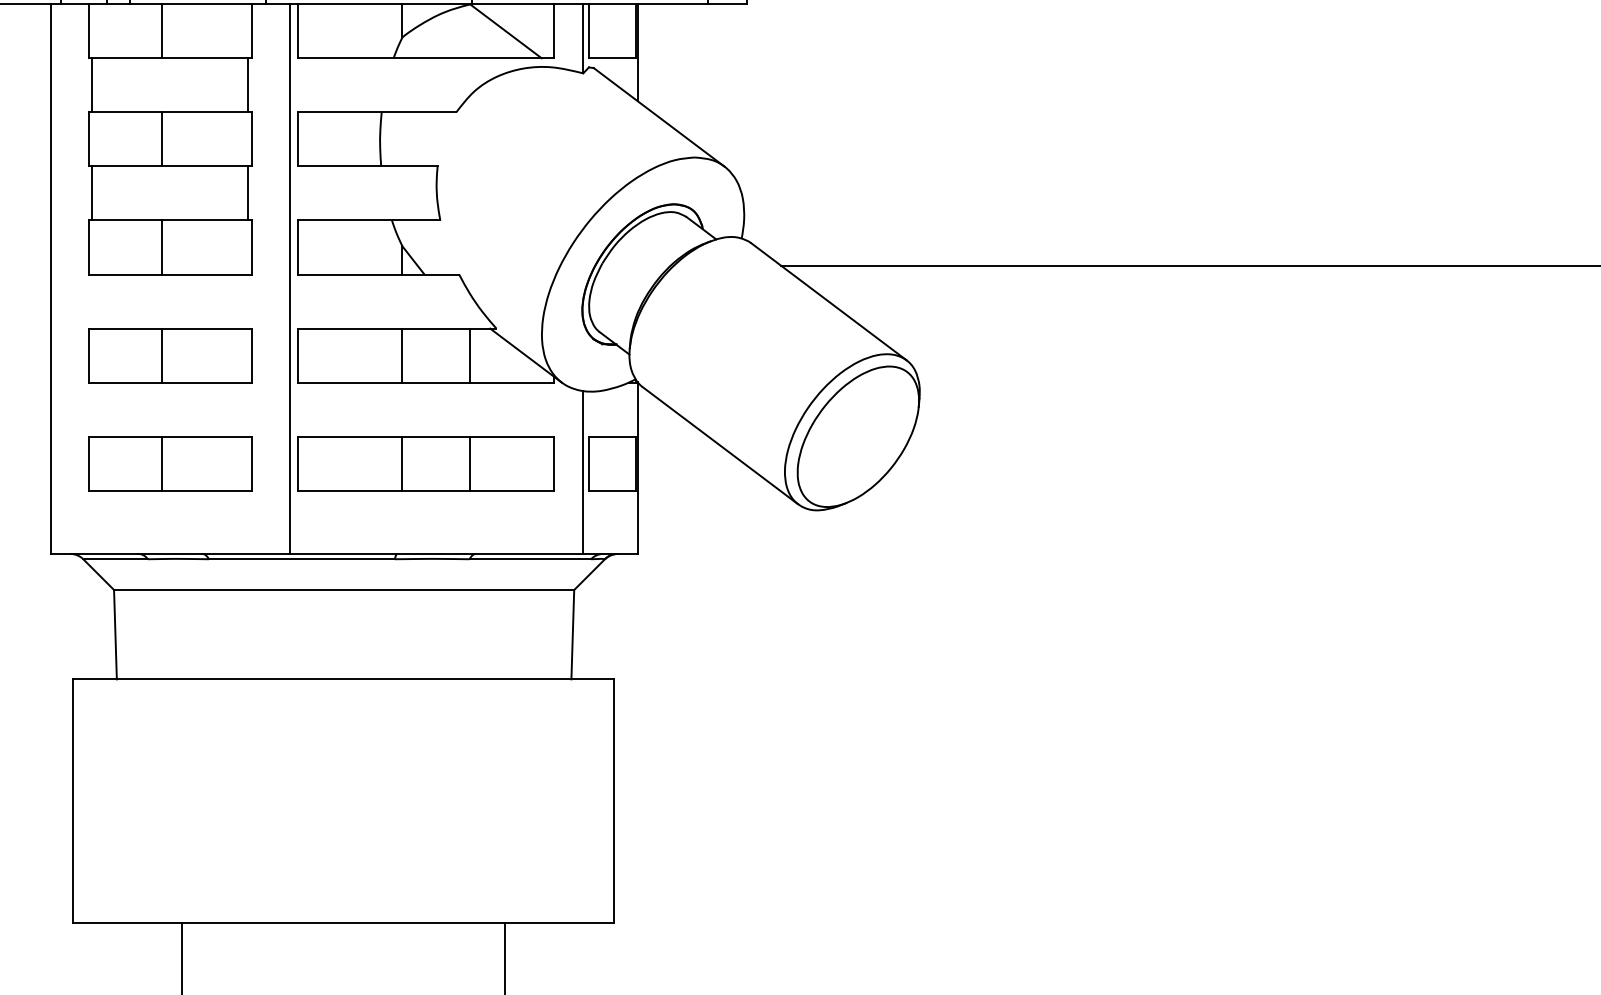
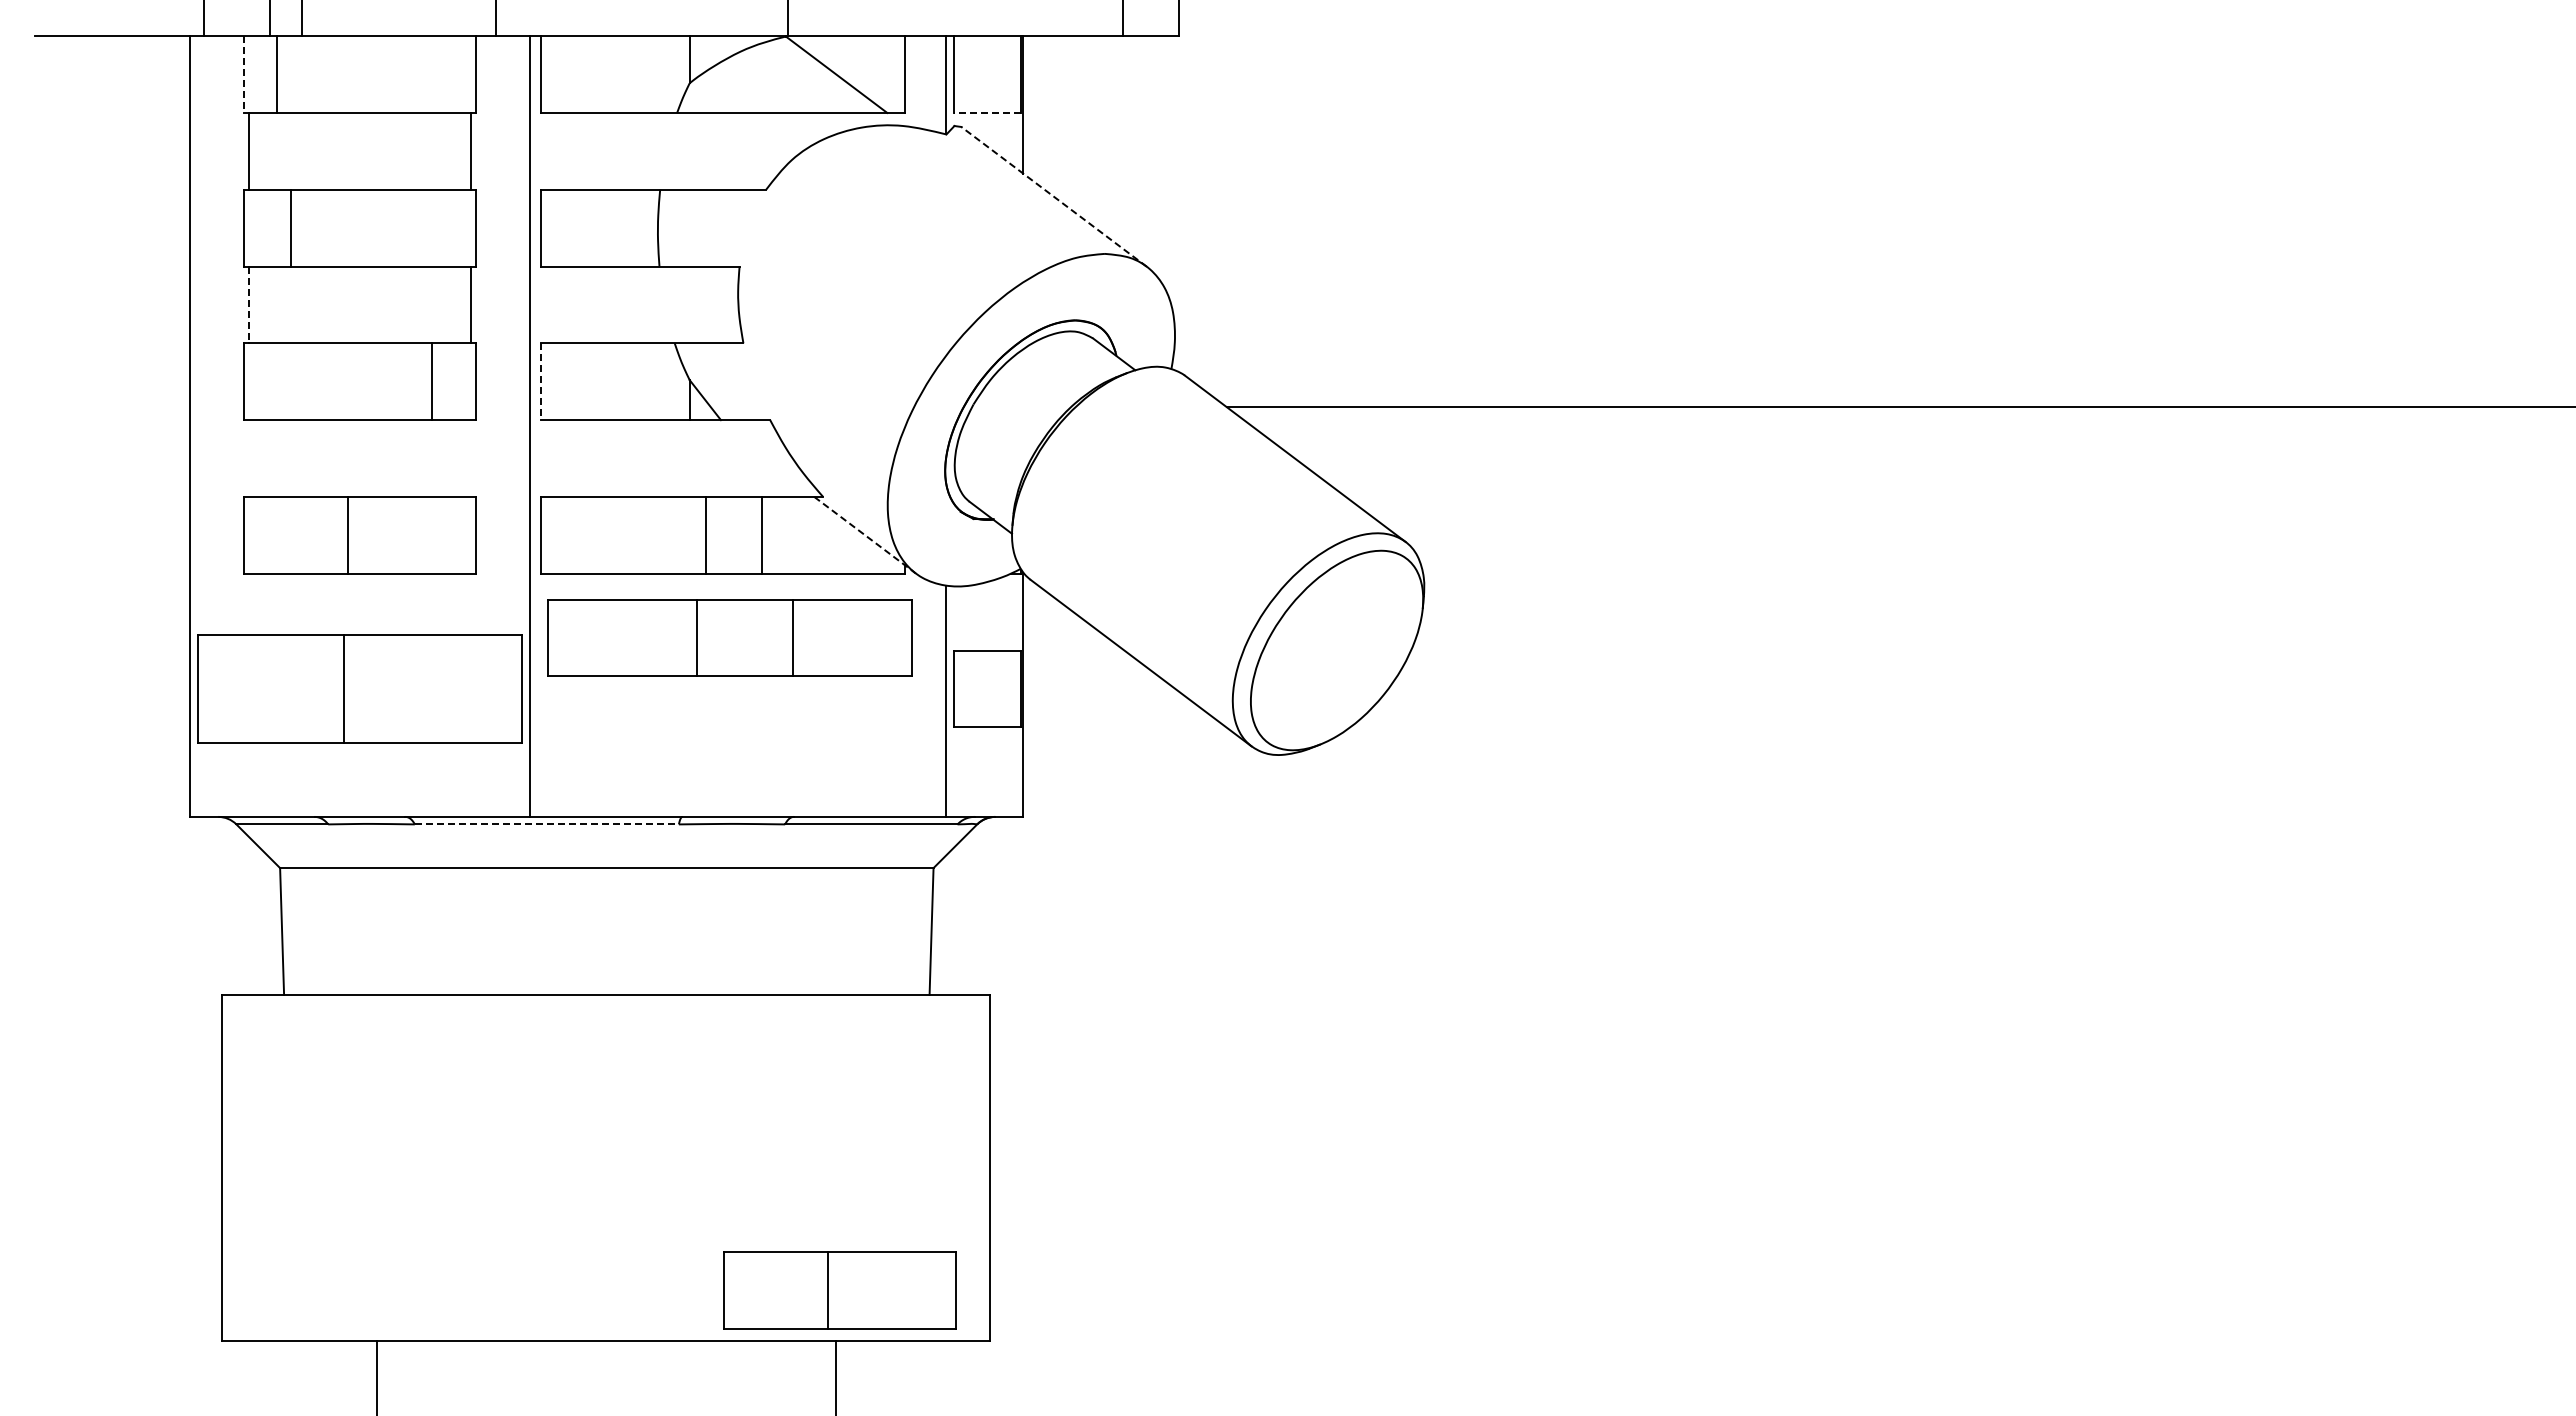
line: (88, 31) -> (244, 75), solid -> dashed
line: (162, 31) -> (277, 74), moved
line: (612, 57) -> (987, 112), solid -> dashed
line: (658, 117) -> (1053, 196), solid -> dashed
line: (162, 138) -> (291, 227), moved
line: (92, 193) -> (249, 305), solid -> dashed
line: (162, 247) -> (432, 381), moved
line: (298, 248) -> (541, 382), solid -> dashed
line: (402, 355) -> (761, 534), moved
line: (469, 355) -> (705, 534), moved
line: (526, 355) -> (865, 535), solid -> dashed
part: (169, 463) -> (359, 688), size x1.4
part: (425, 463) -> (729, 637), moved
line: (302, 559) -> (547, 824), solid -> dashed
part: (507, 887) -> (839, 1290), added

